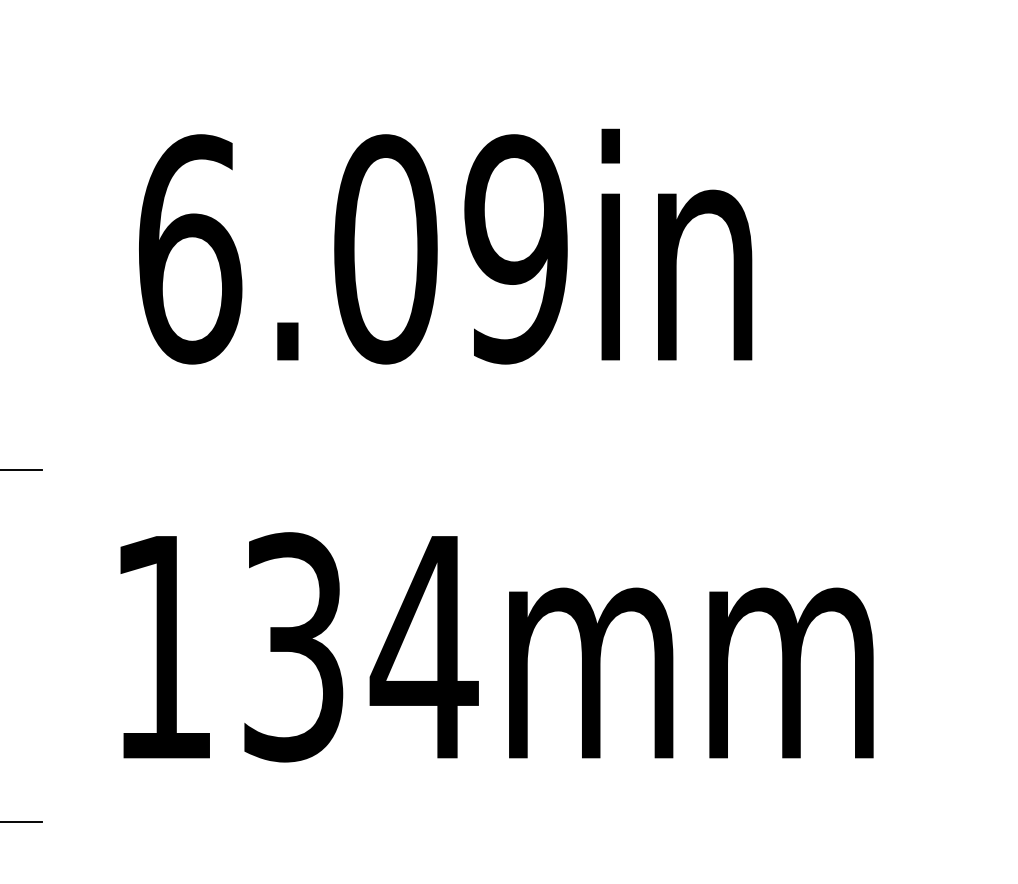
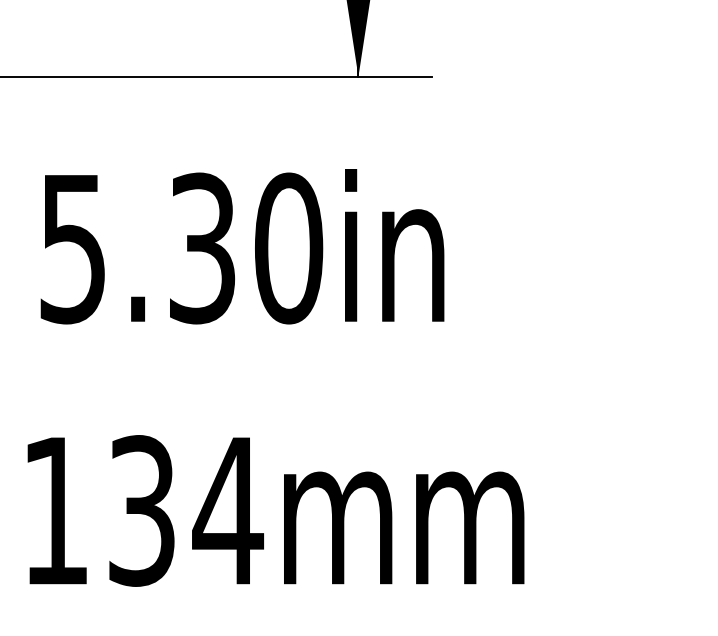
text: (353, 249) -> (181, 248), 6.09in -> 5.30in

